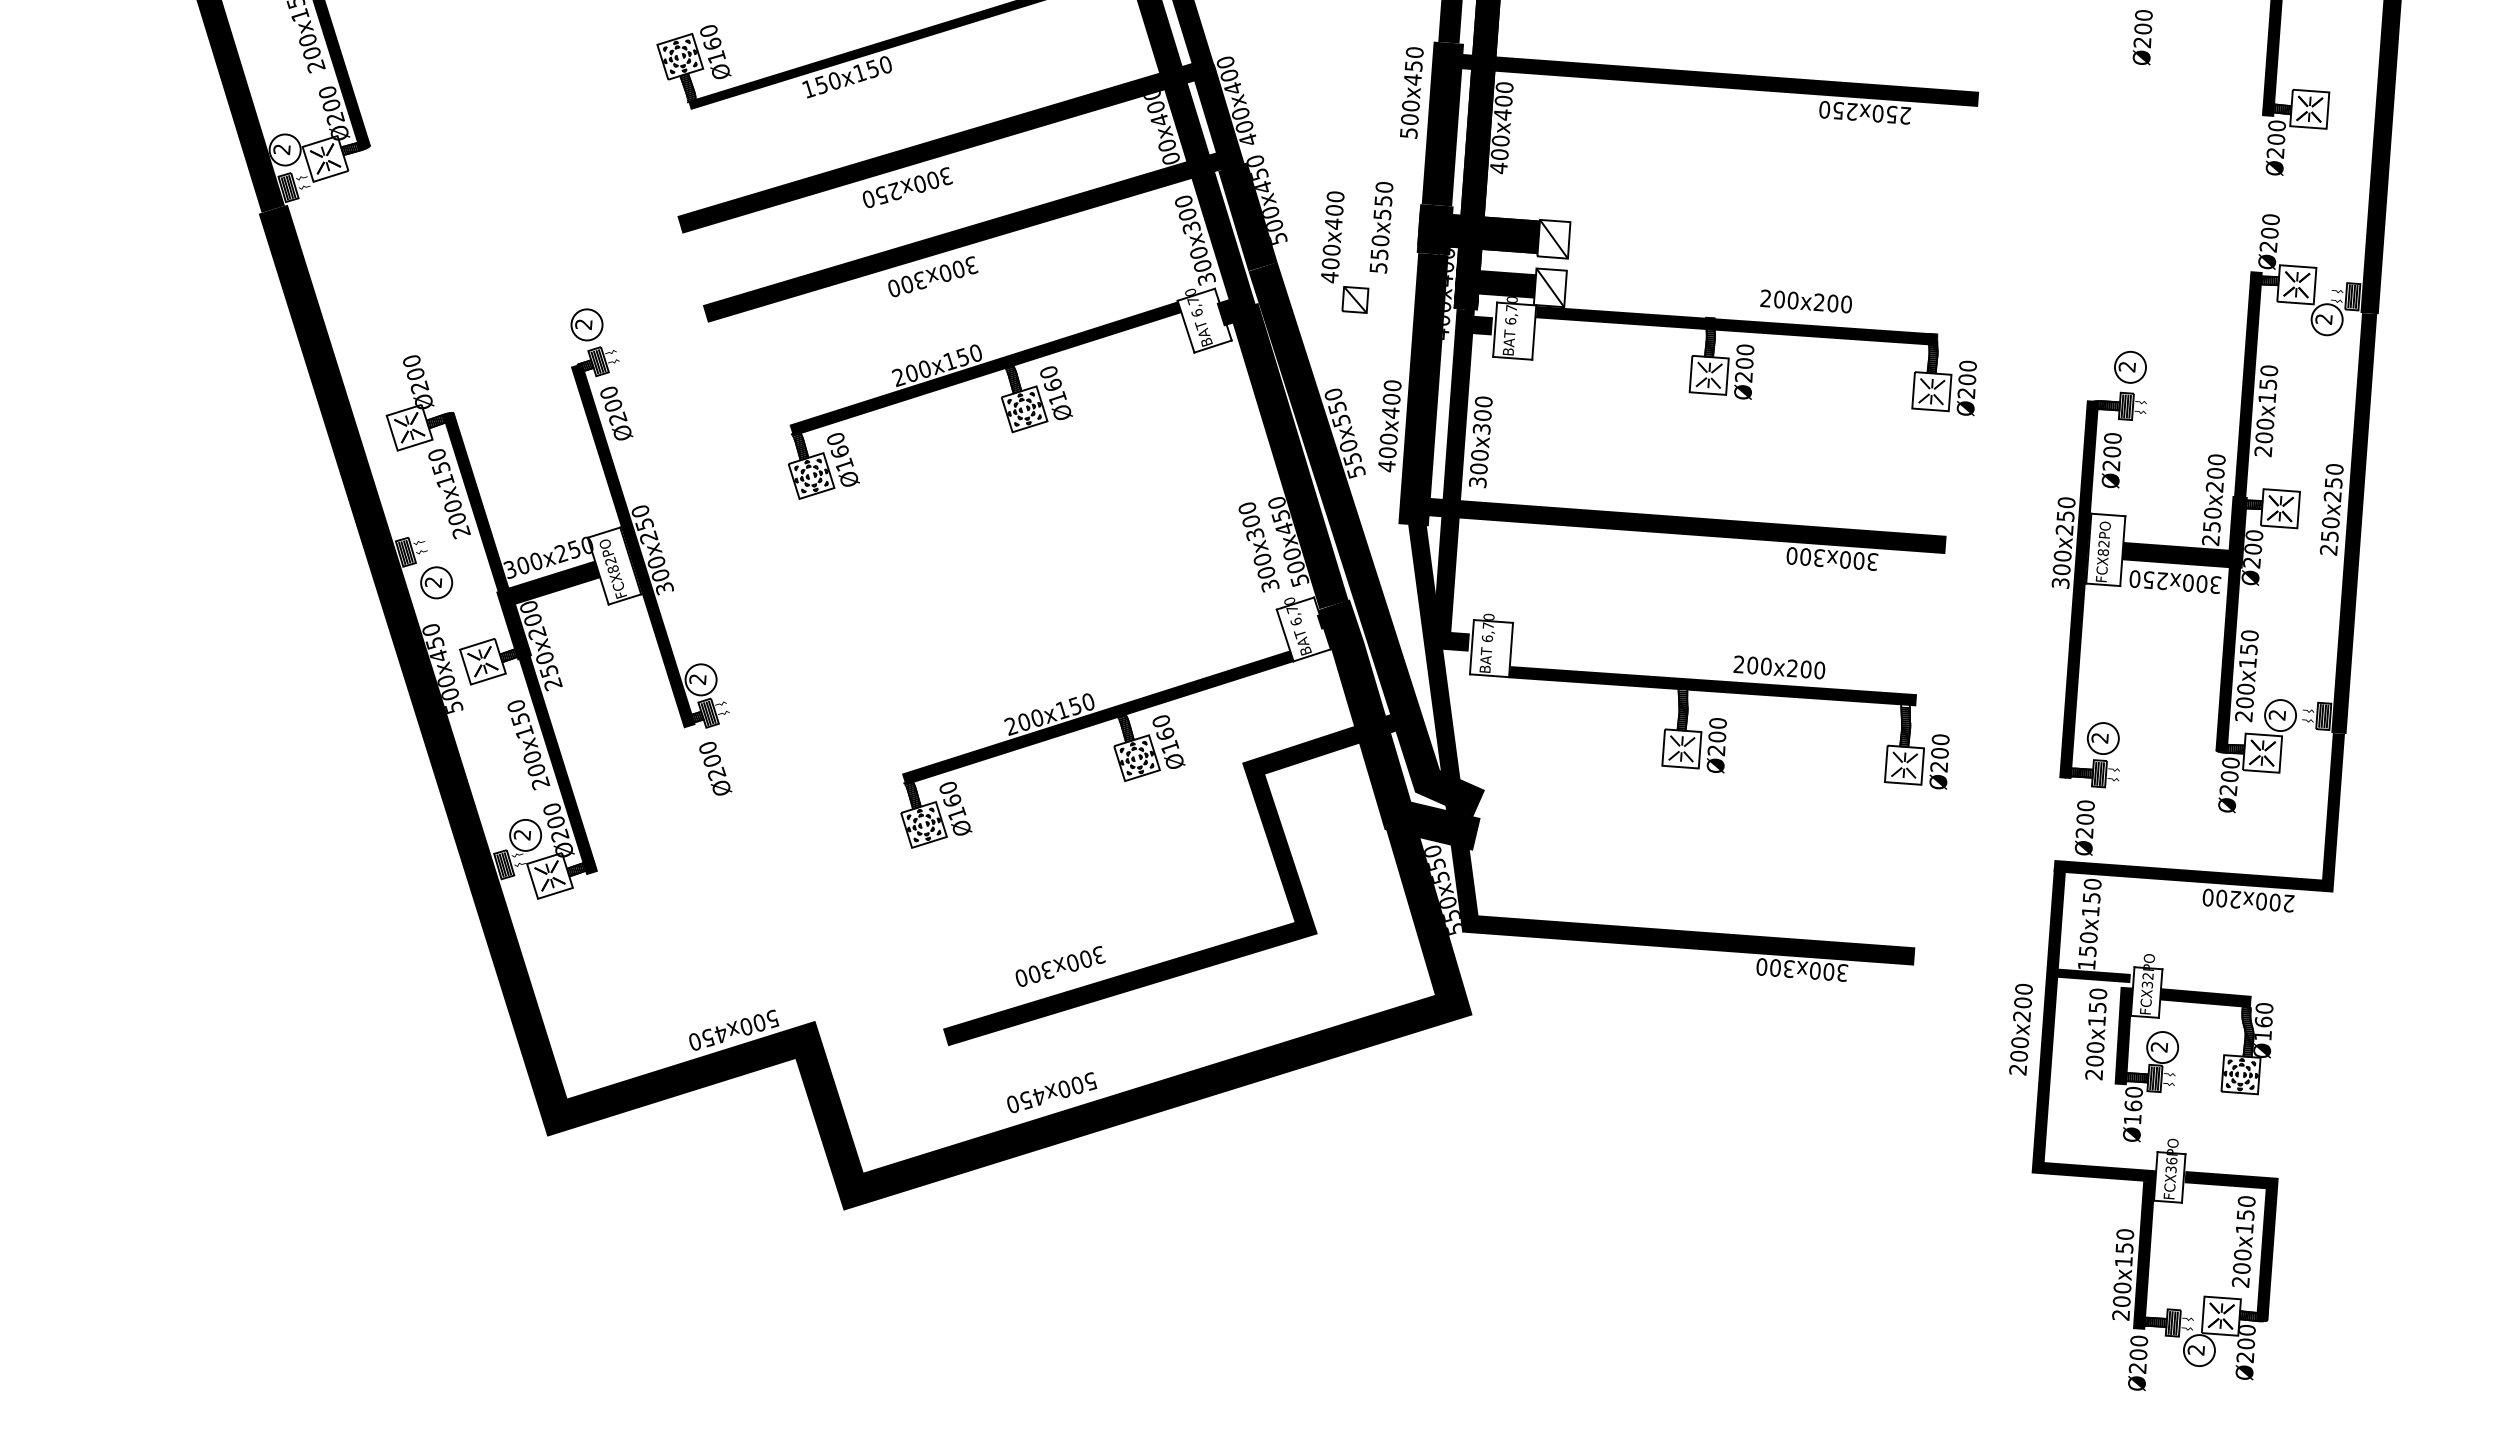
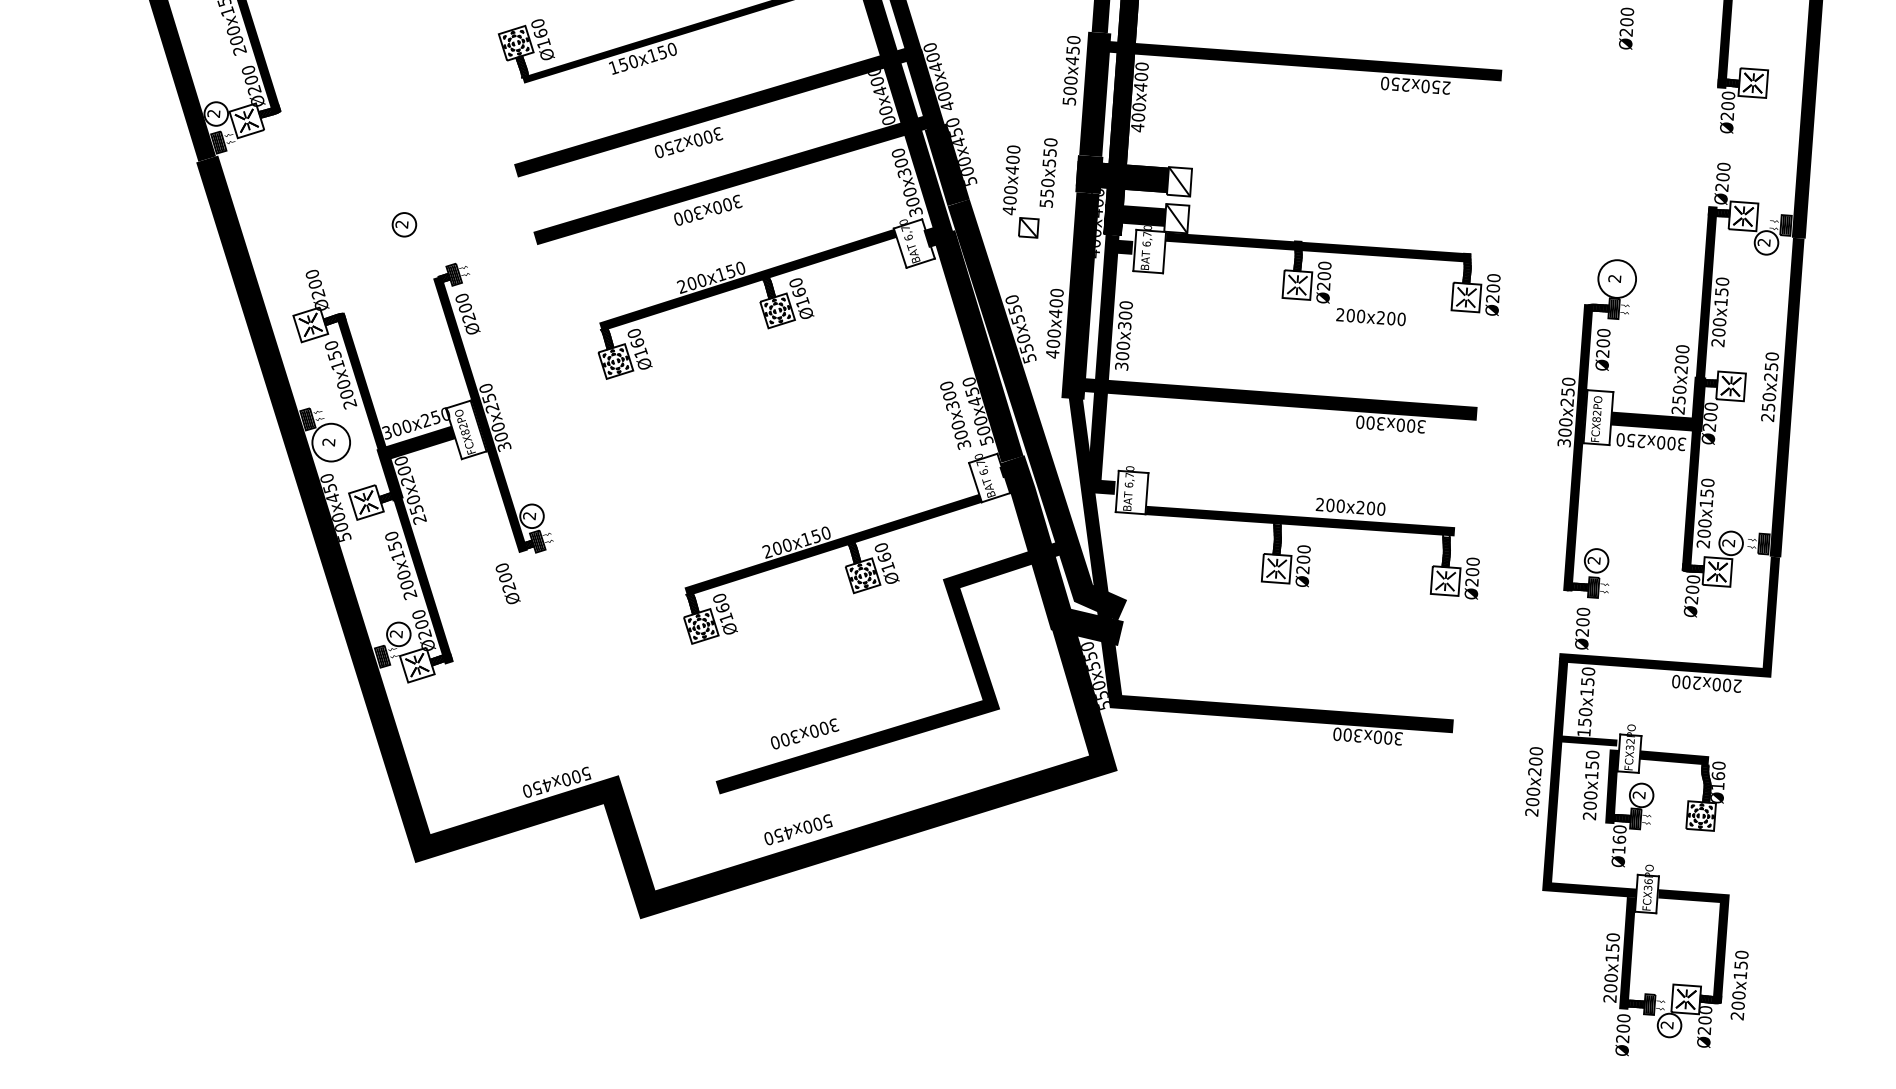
text: (1805, 301) -> (1370, 317), moved
part: (586, 324) -> (404, 224), moved
circle: (2130, 366) -> (1617, 278), size x1.6
circle: (436, 582) -> (331, 442), size x1.6
text: (715, 768) -> (508, 583), moved
text: (2243, 1241) -> (1739, 985), moved

